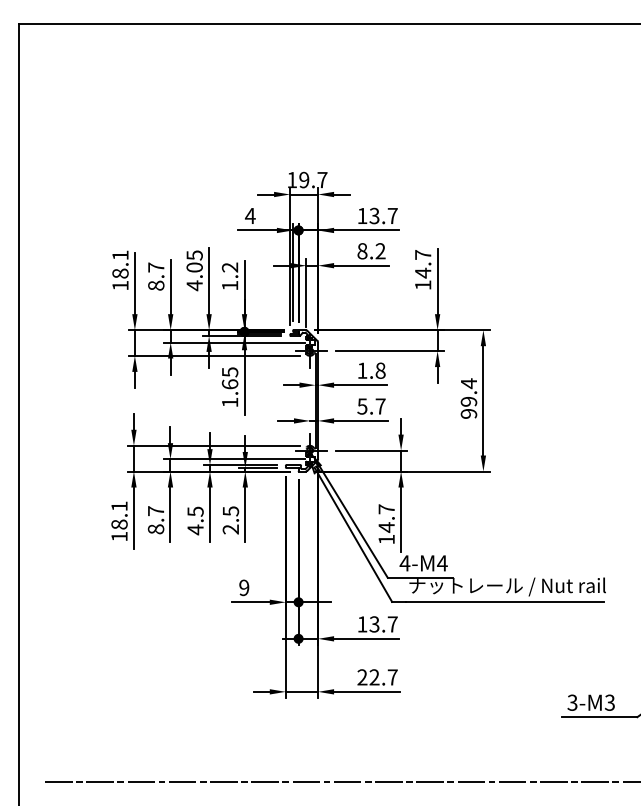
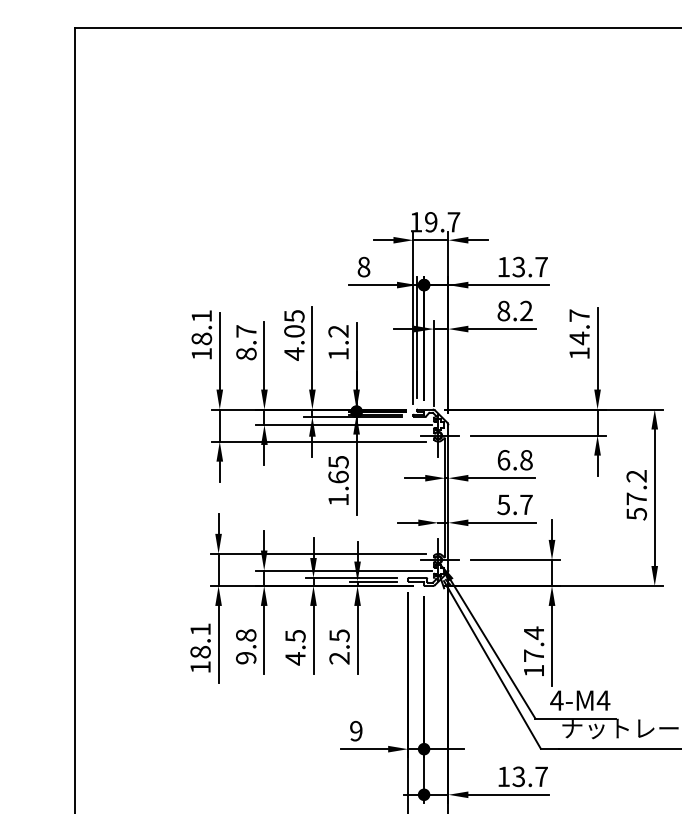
text: (250, 215) -> (364, 266), 4 -> 8
text: (362, 370) -> (503, 459), 1.8 -> 6.8
text: (468, 398) -> (636, 494), 99.4 -> 57.2
text: (386, 518) -> (533, 644), 14.7 -> 17.4
text: (155, 520) -> (245, 647), 8.7 -> 9.8

